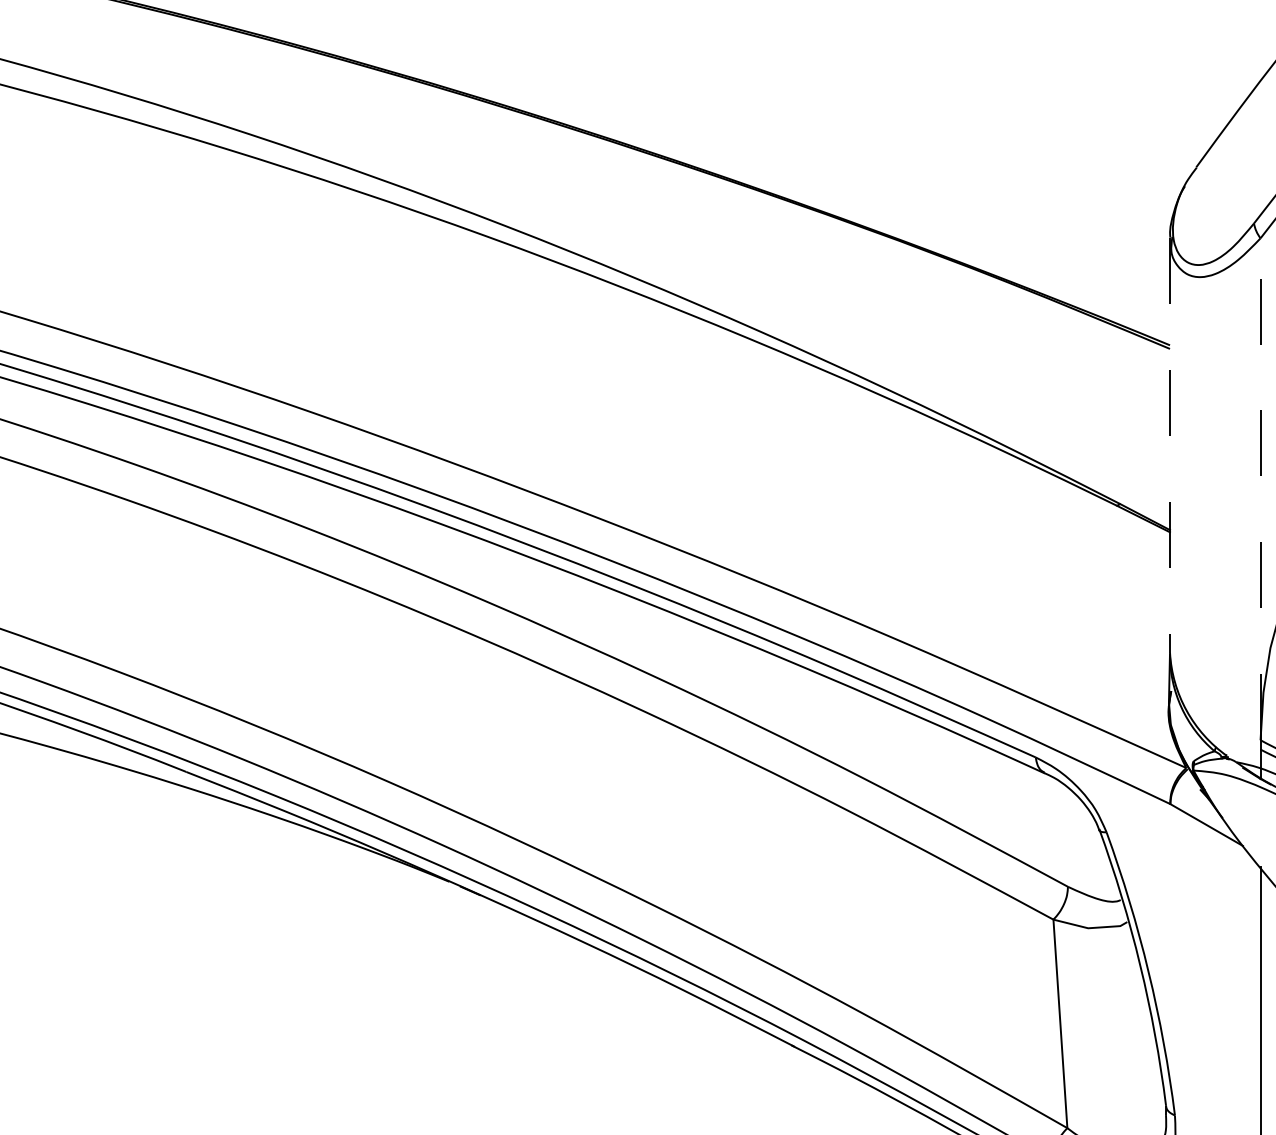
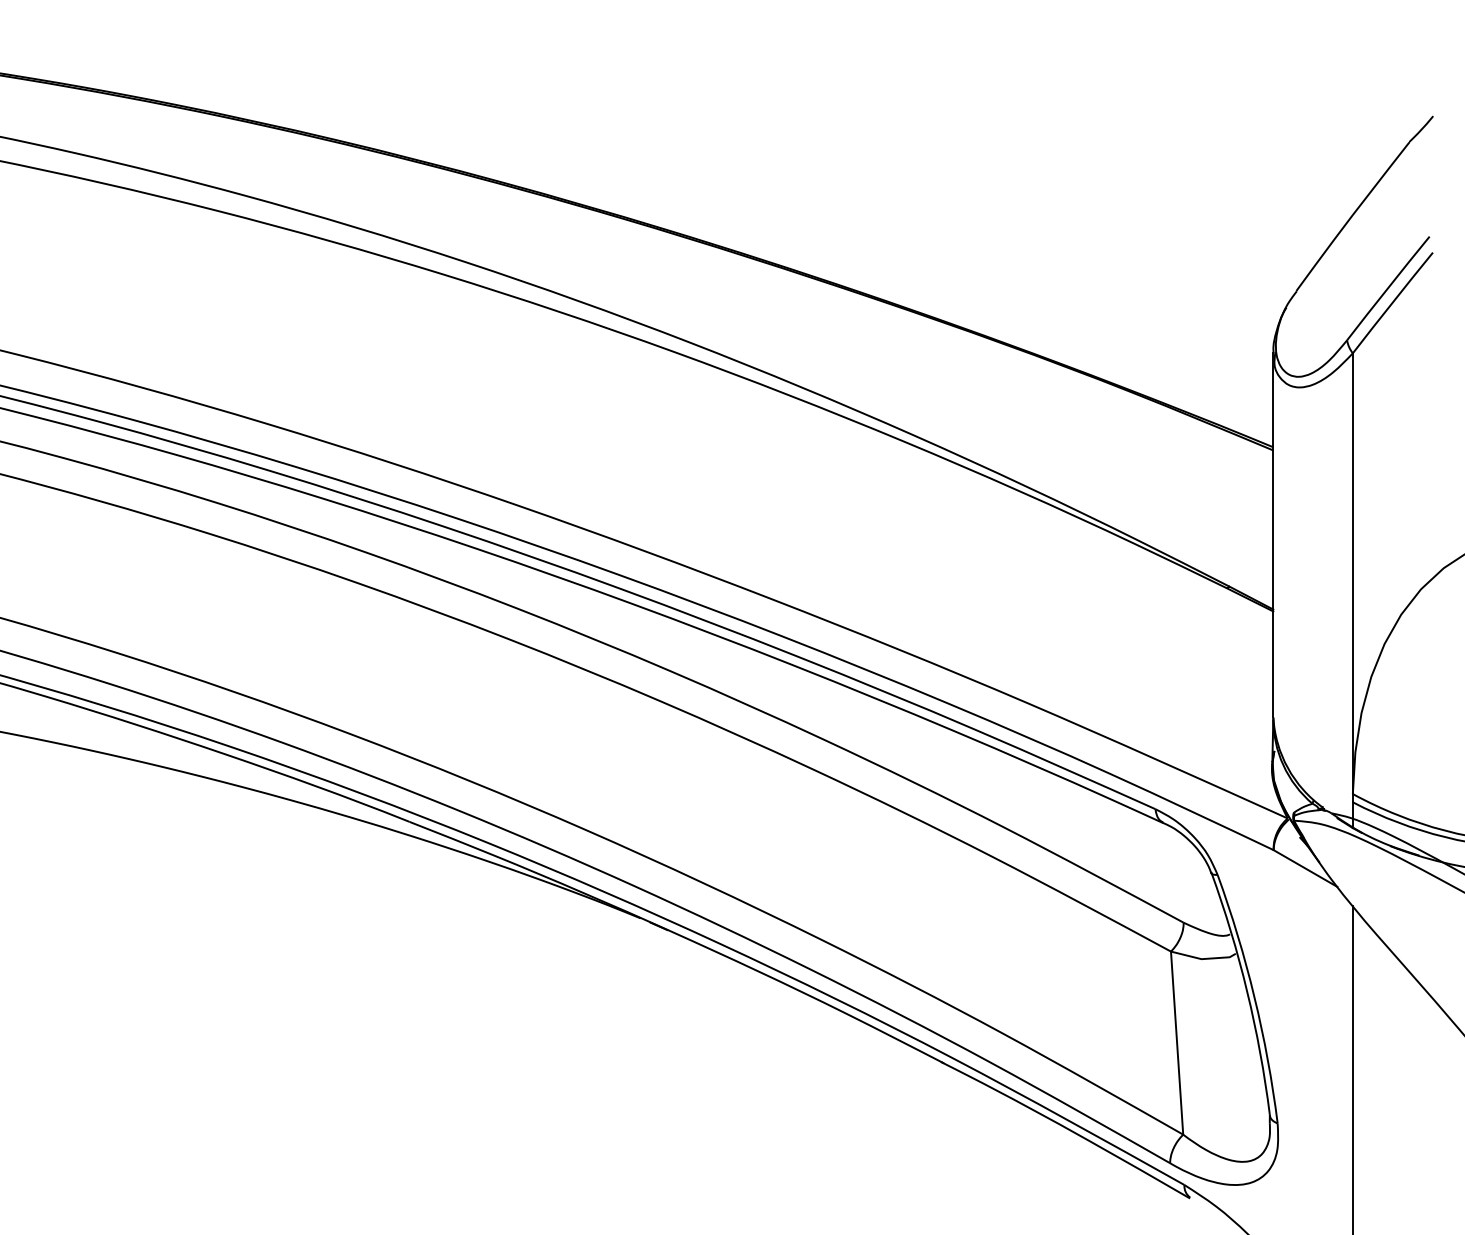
line: (1170, 445) -> (1273, 535), dashed -> solid
line: (1260, 489) -> (1352, 573), dashed -> solid

